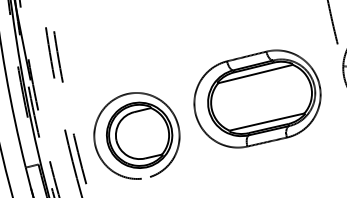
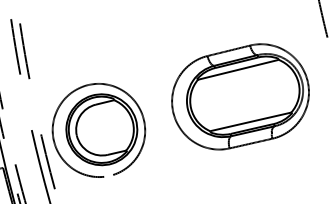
part: (136, 135) -> (98, 129), moved

